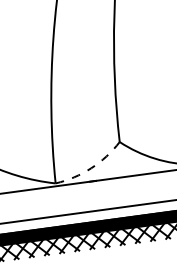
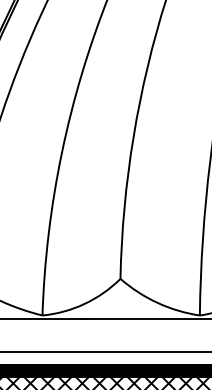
arc: (91, 167) -> (84, 303), dashed -> solid

